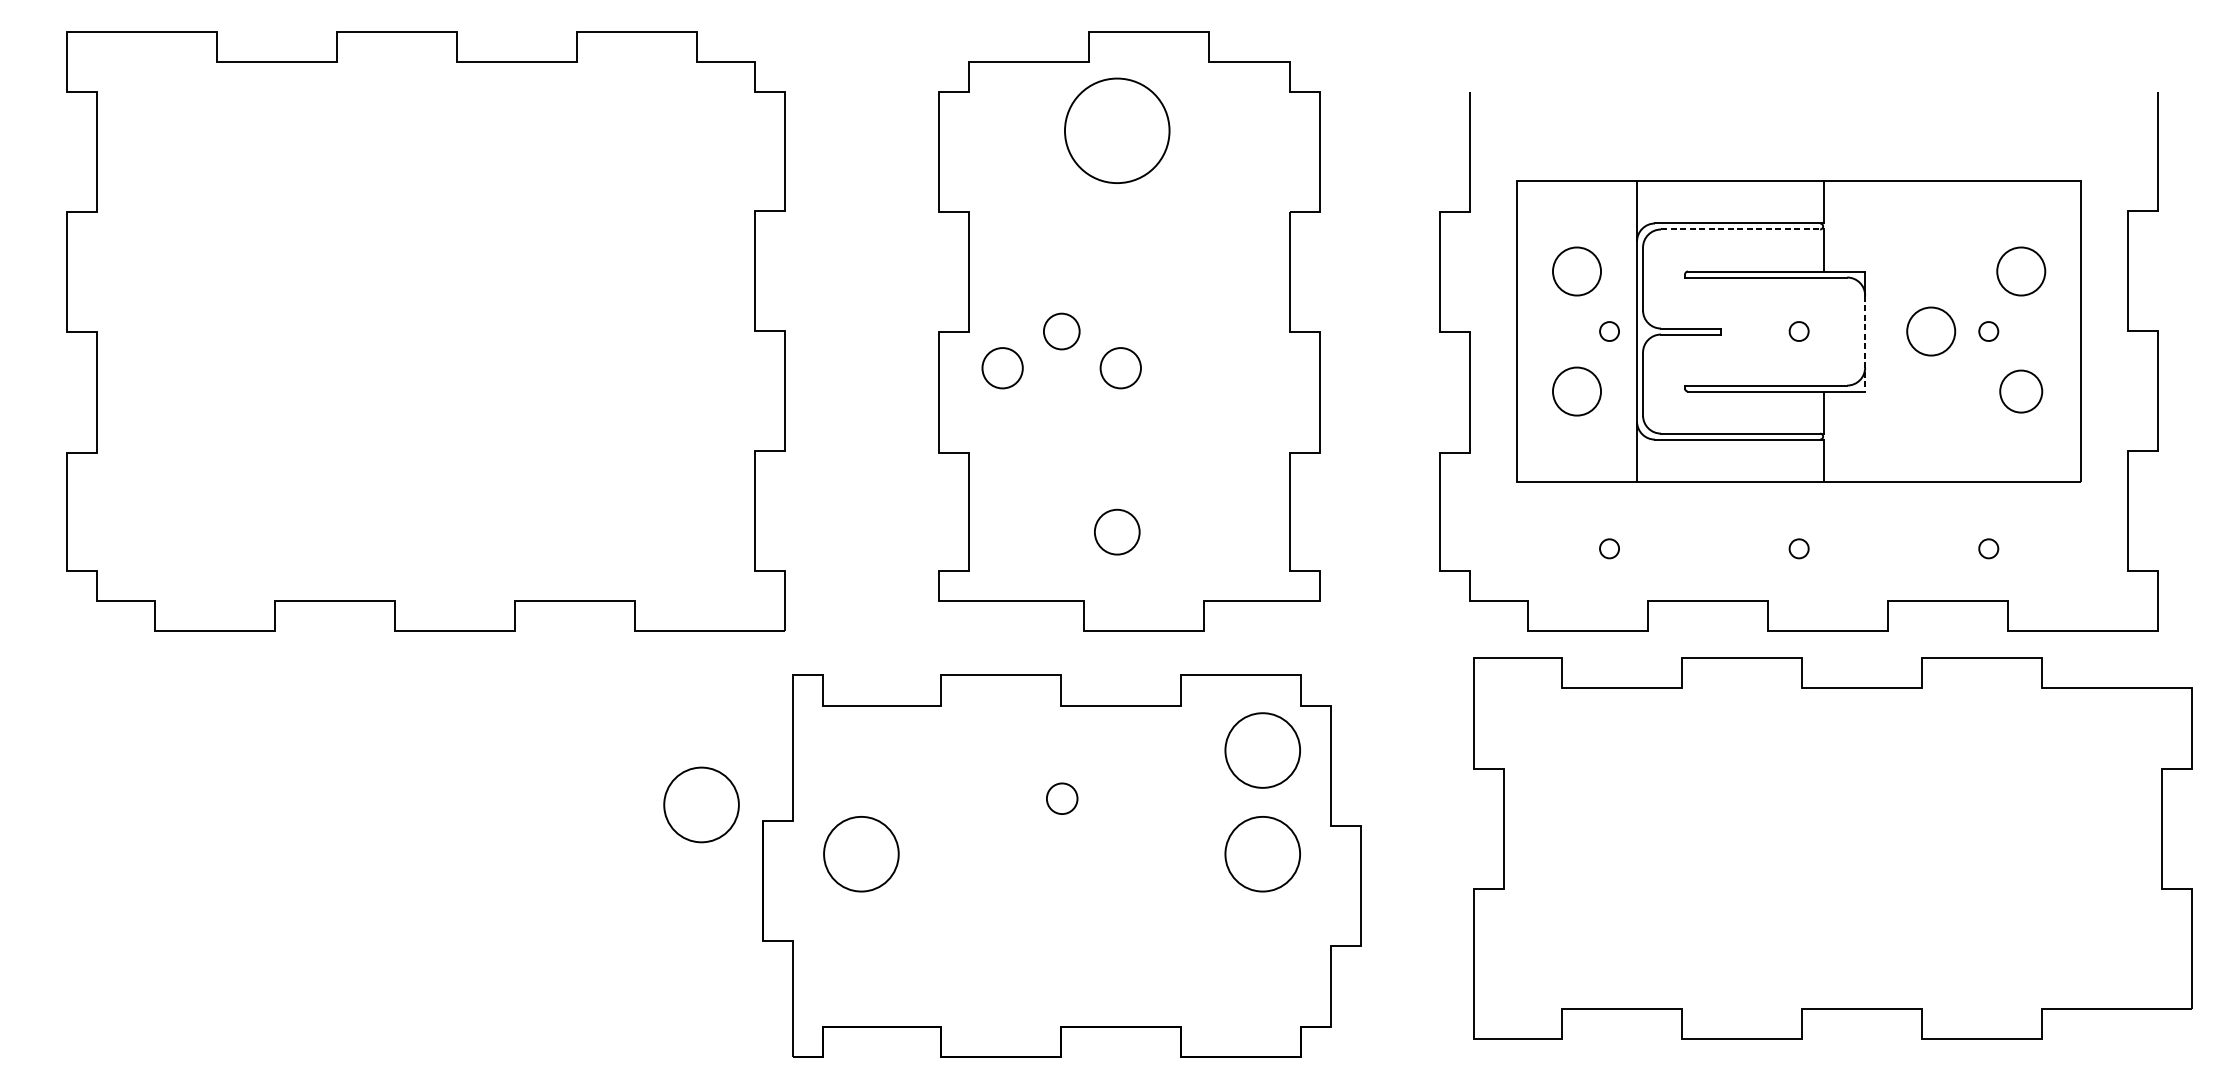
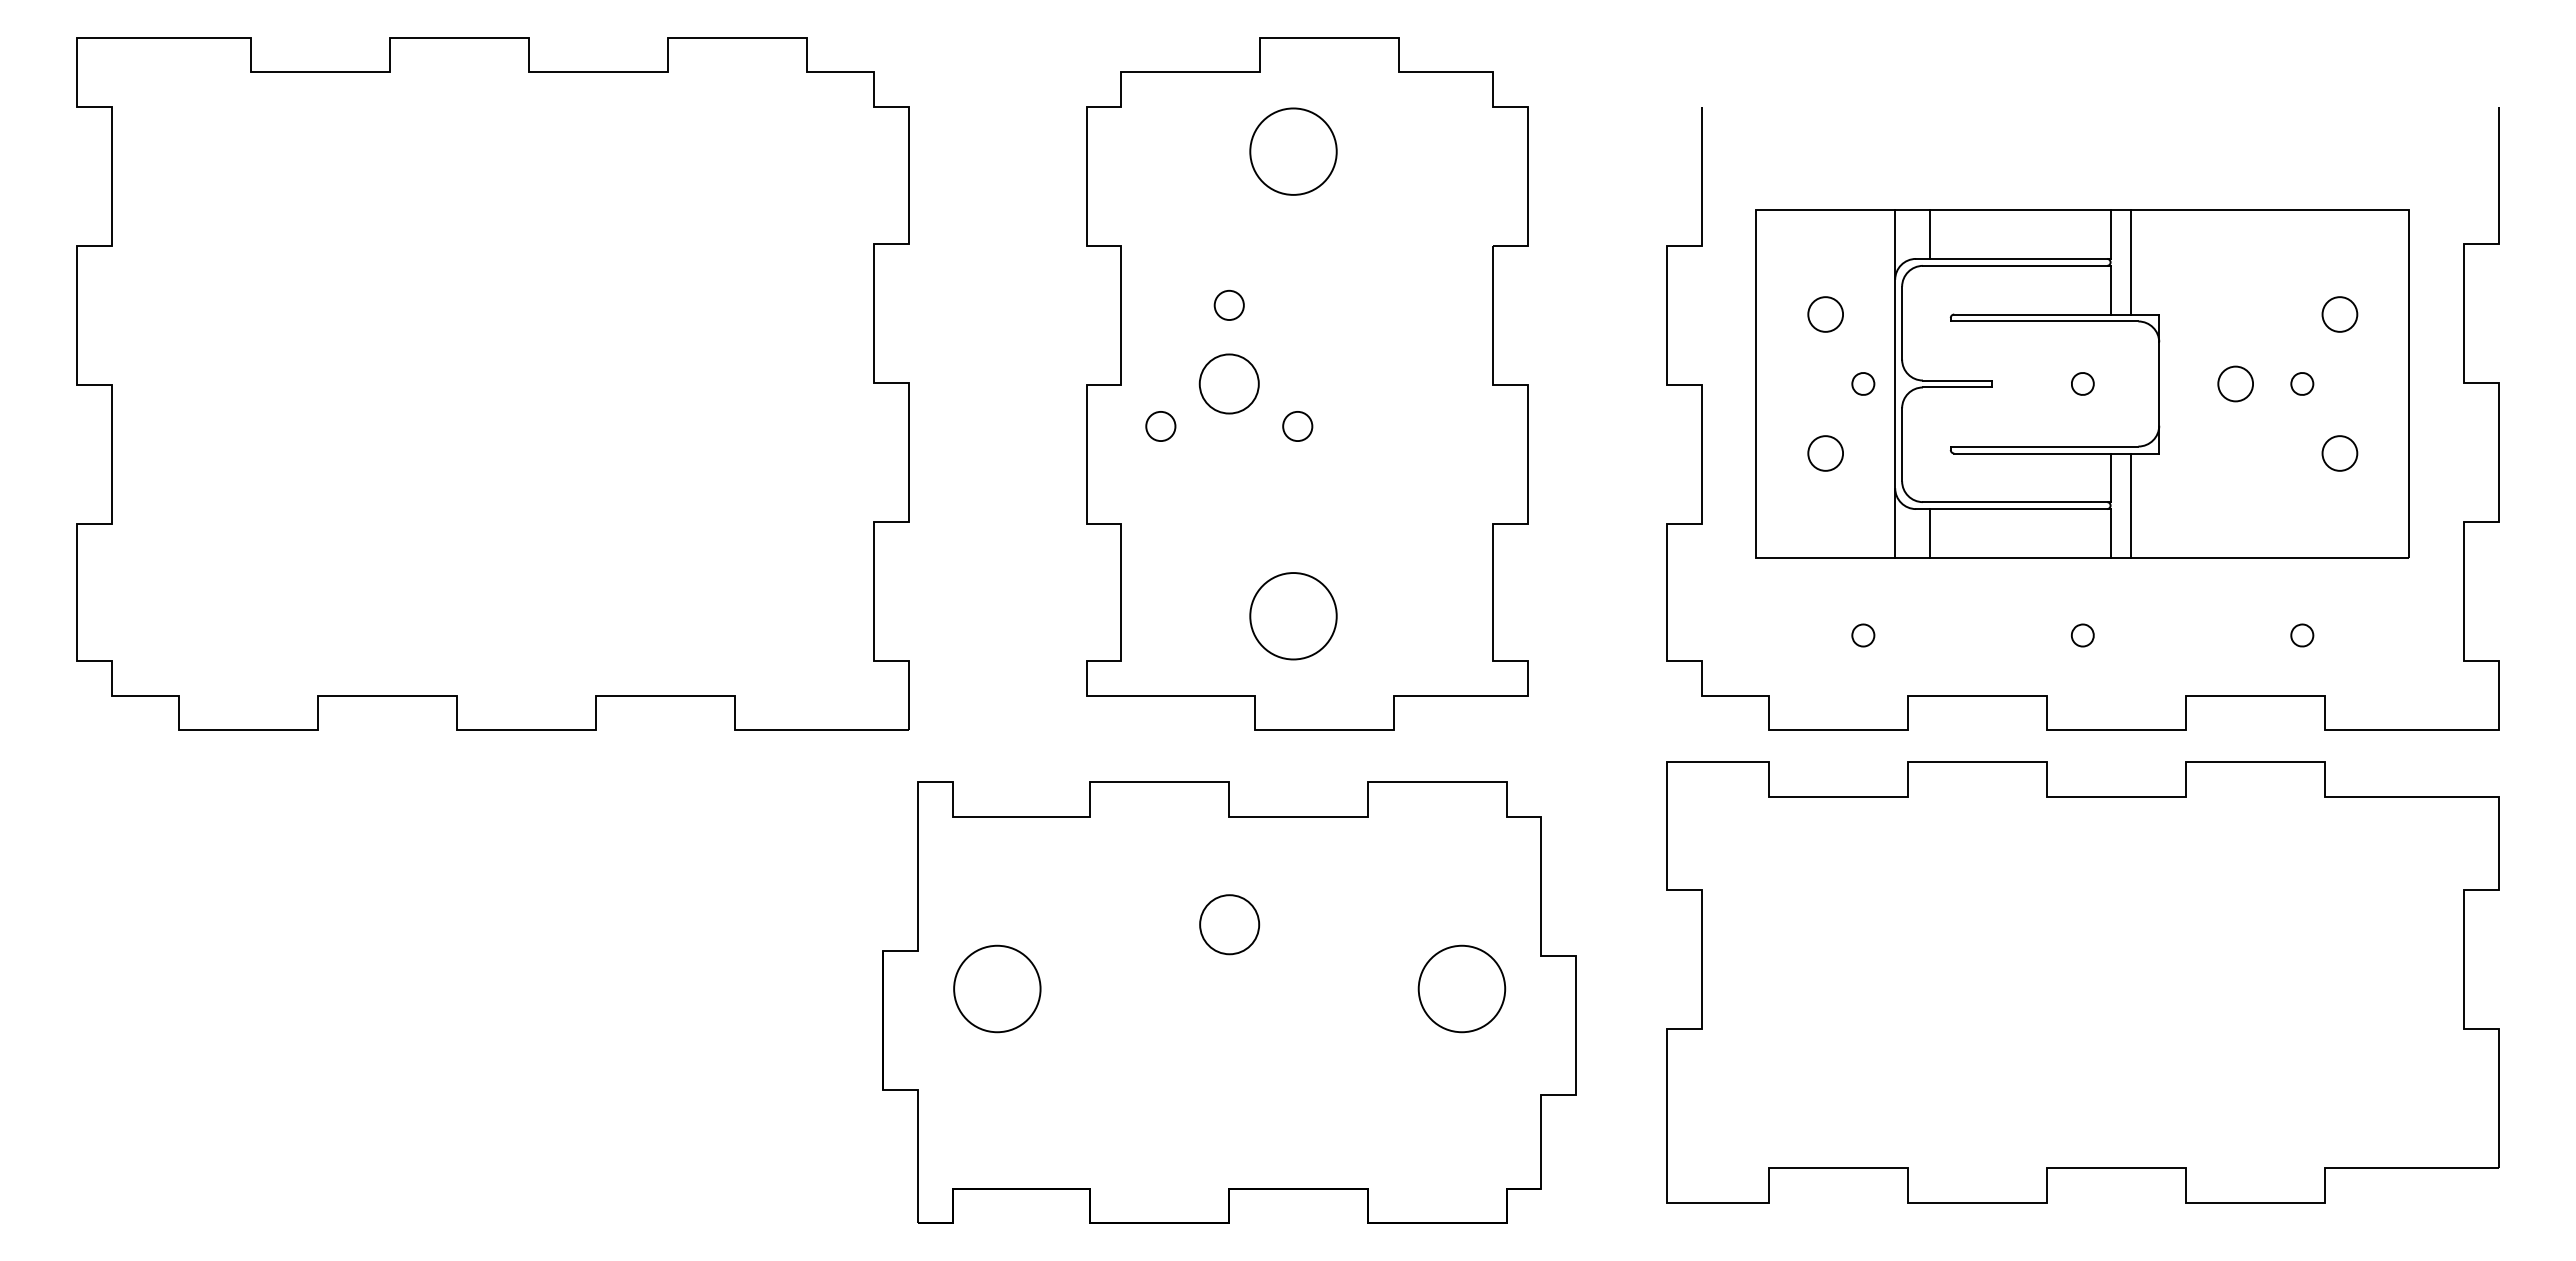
circle: (1117, 130) -> (1293, 151), size x0.71
line: (1666, 202) -> (1929, 234), added
line: (1841, 226) -> (2131, 262), added
line: (1742, 229) -> (2017, 265), dashed -> solid
circle: (1061, 262) -> (1228, 304), added
circle: (1576, 271) -> (1825, 314), size x0.62
circle: (2020, 271) -> (2339, 314), size x0.62
circle: (1061, 331) -> (1228, 383), size x1.43
circle: (1931, 331) -> (2235, 383), size x0.62
line: (1865, 343) -> (2159, 397), dashed -> solid
circle: (1002, 368) -> (1160, 426), size x0.62
circle: (1120, 368) -> (1297, 426), size x0.62
circle: (1576, 391) -> (1825, 453), size x0.62
circle: (2020, 391) -> (2339, 453), size x0.71
line: (1841, 436) -> (2131, 505), added
line: (1666, 460) -> (1929, 533), added
circle: (1117, 532) -> (1293, 616), size x1.67
circle: (1262, 750) -> (1461, 868), removed
circle: (1061, 798) -> (1229, 924), size x1.67
circle: (701, 804) -> (812, 931), removed
part: (1832, 848) -> (2082, 982), moved

